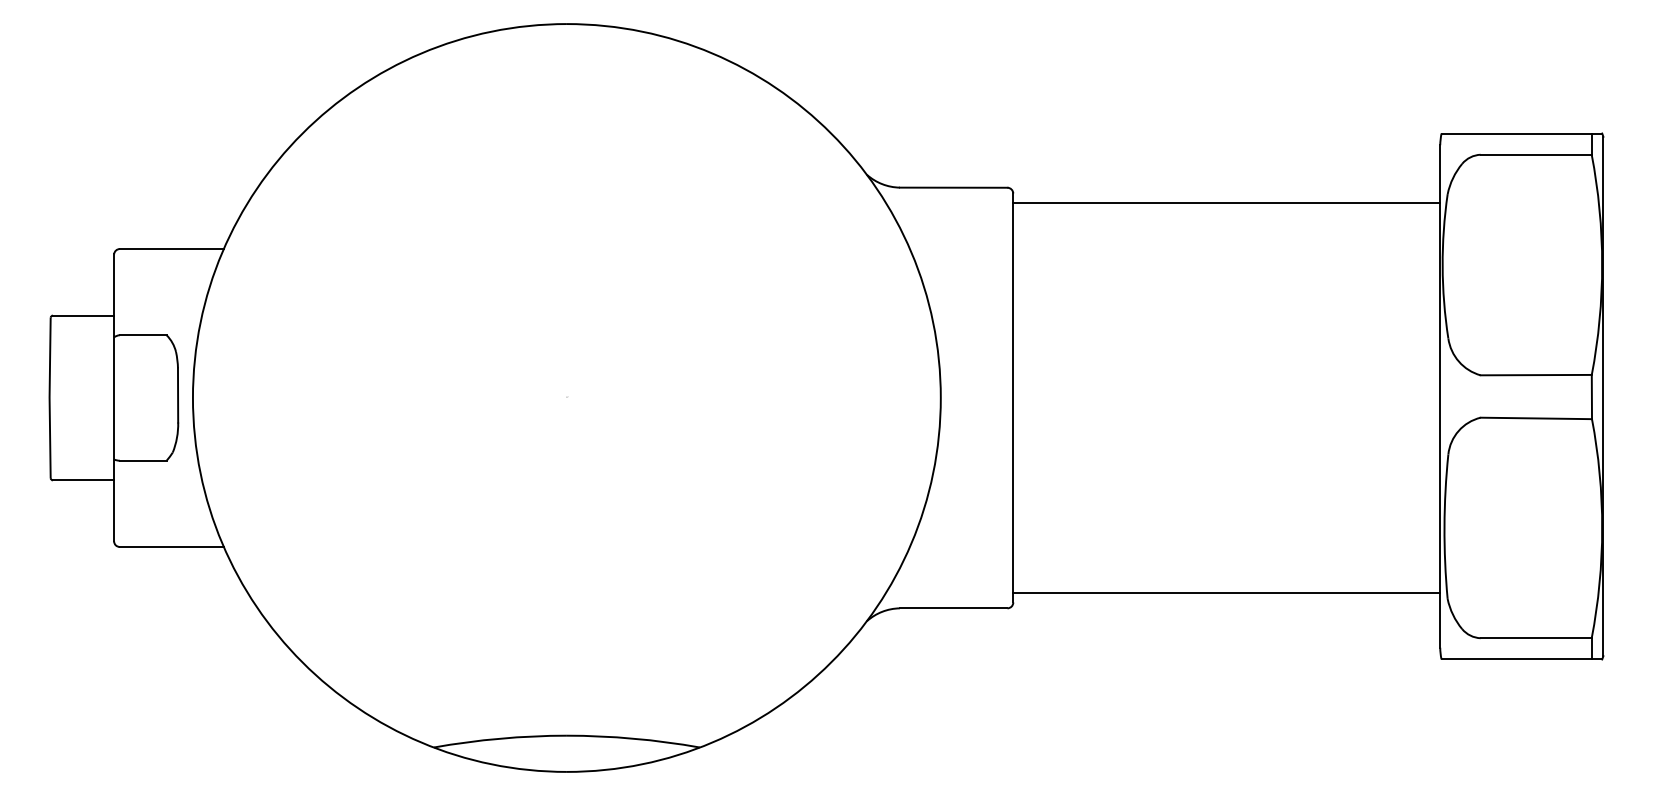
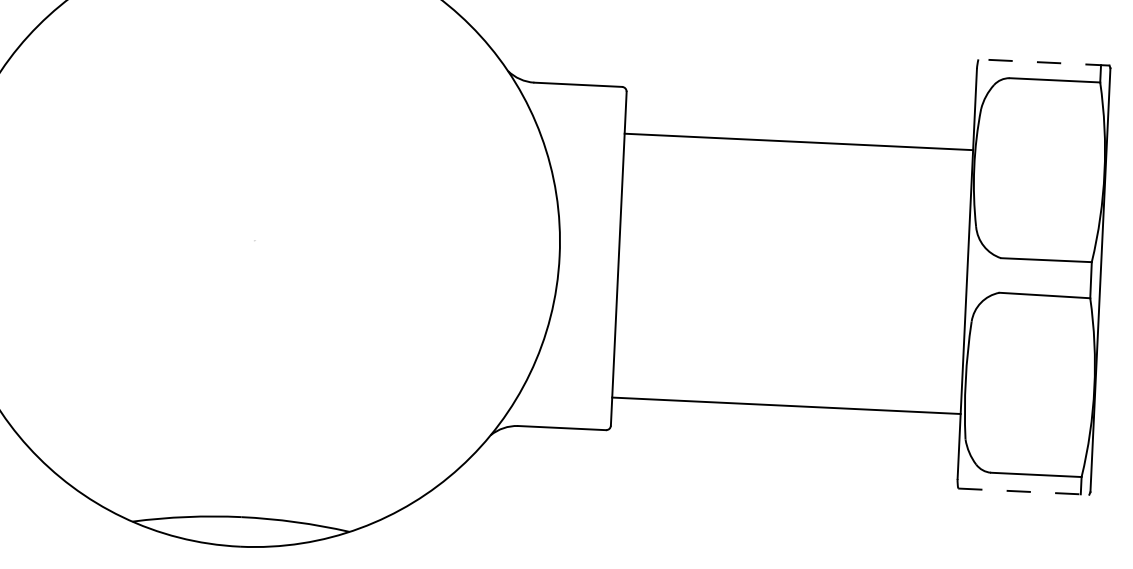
line: (1521, 133) -> (1043, 62), solid -> dashed
line: (1226, 202) -> (798, 141), moved
line: (1226, 593) -> (786, 406), moved
line: (1522, 659) -> (1024, 491), solid -> dashed

